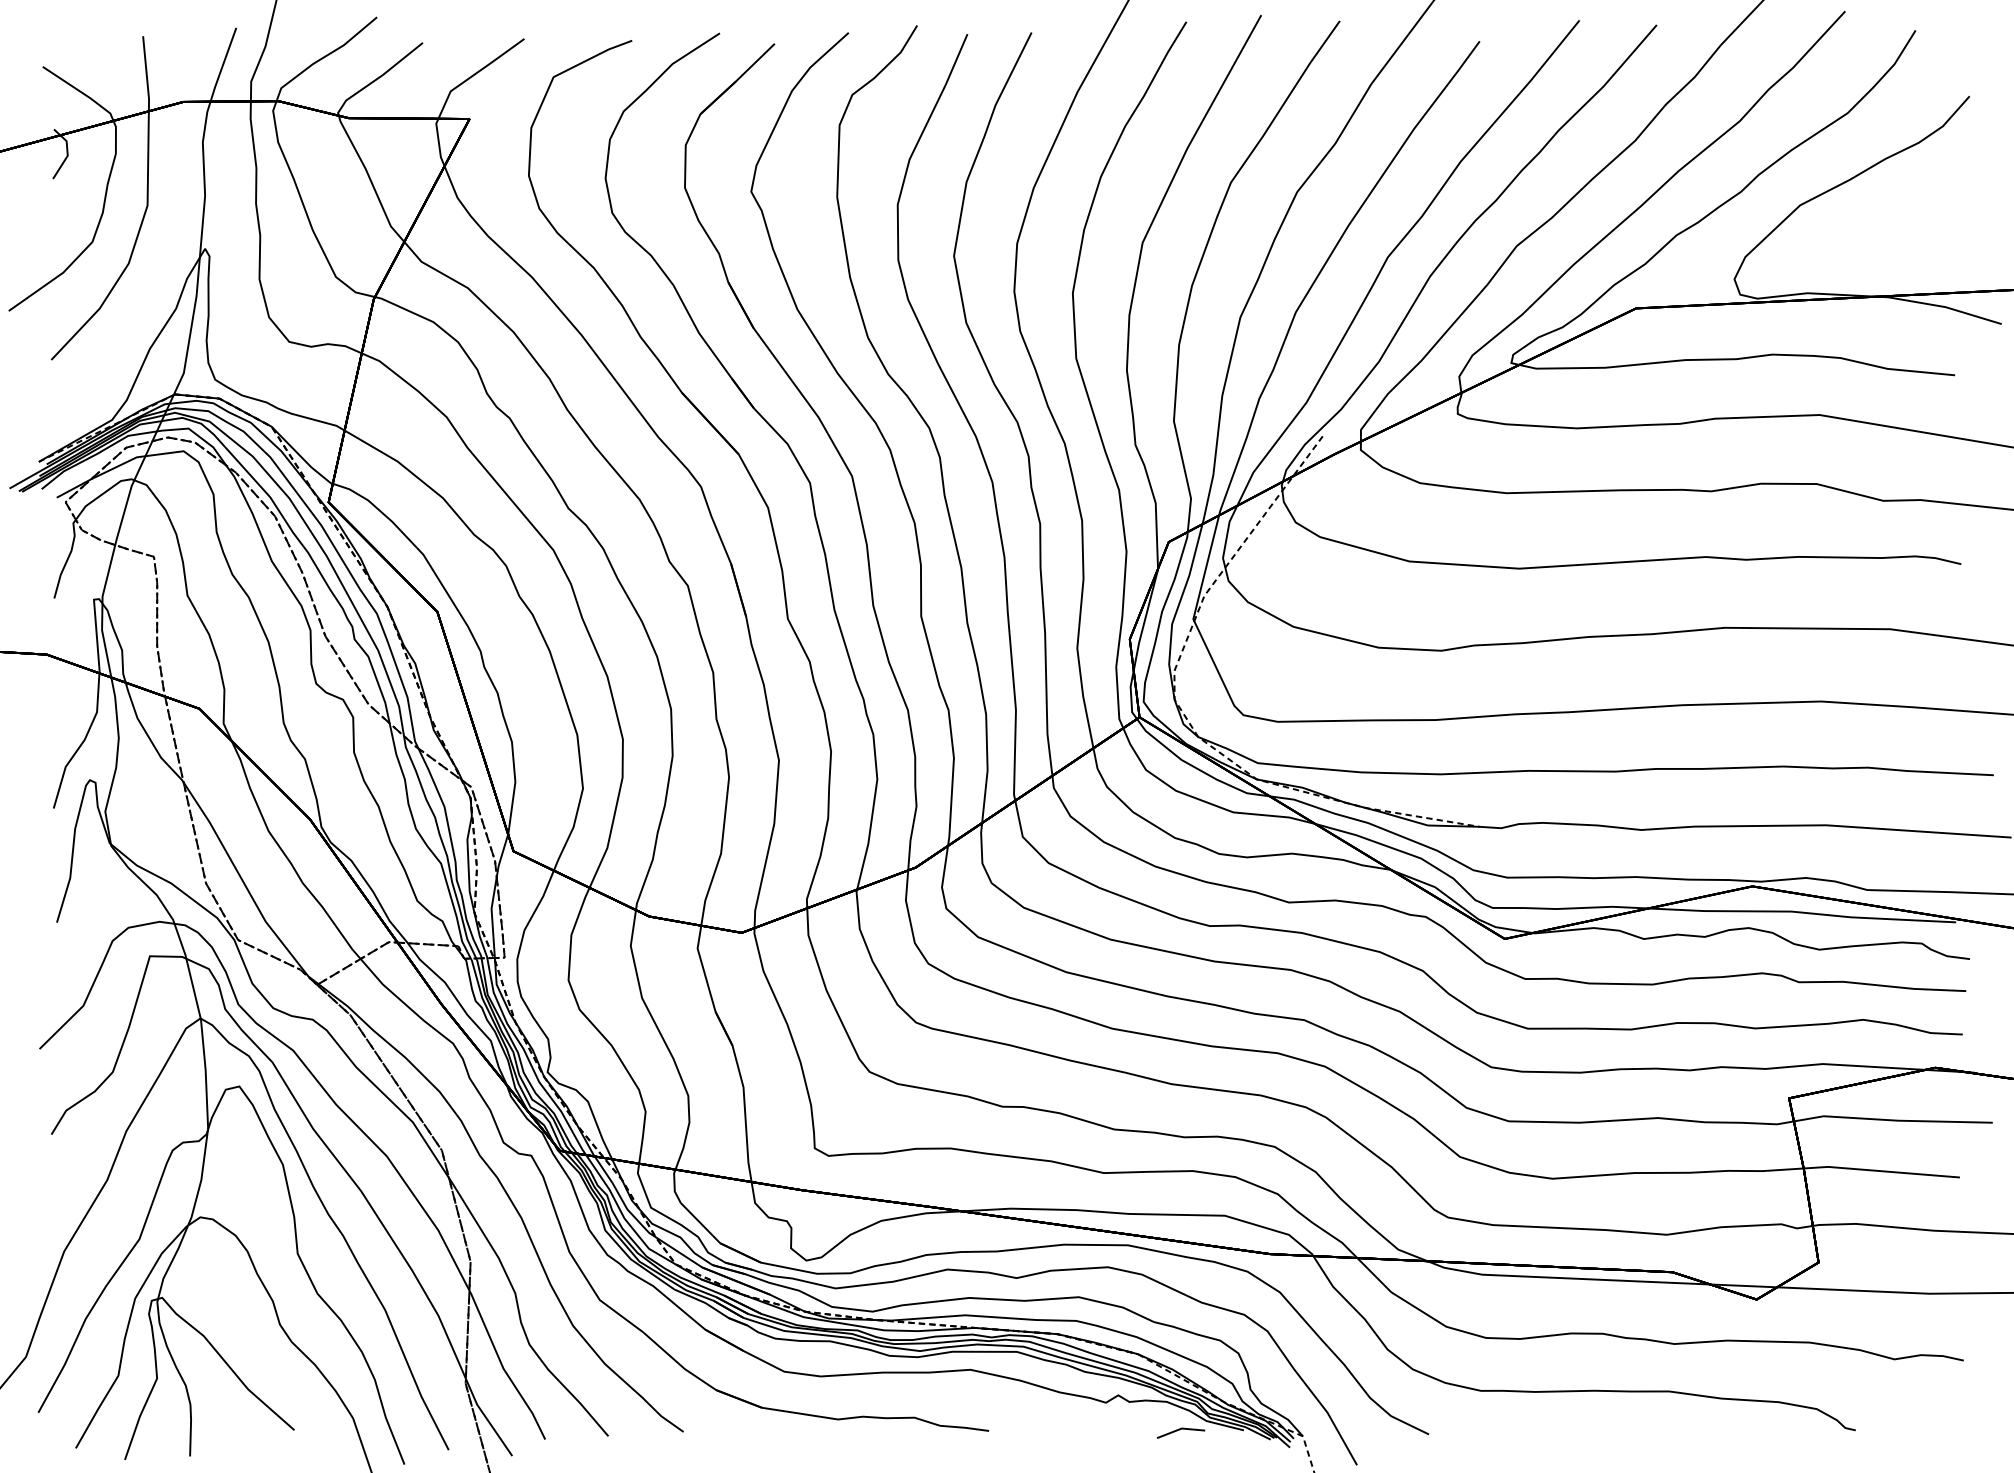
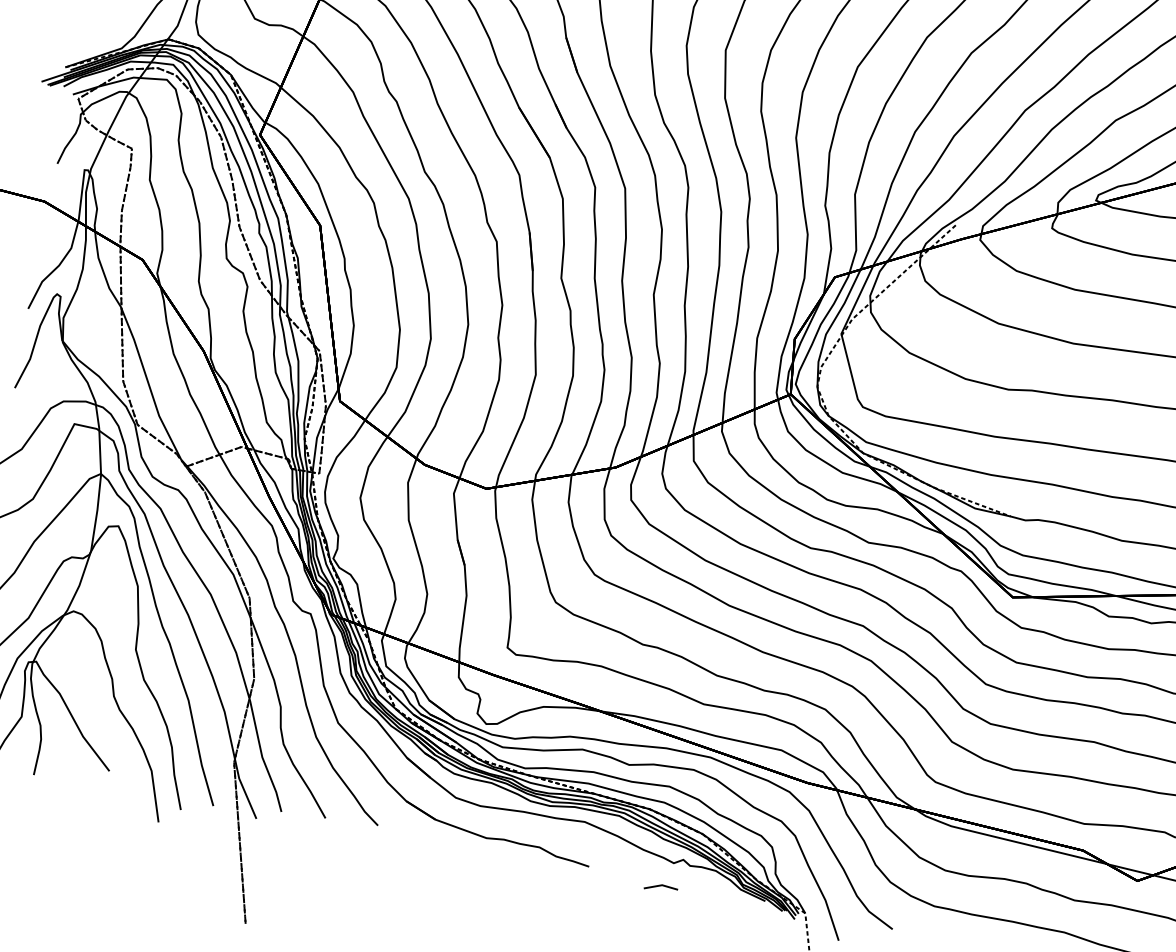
line: (1179, 1430) -> (660, 886), moved

